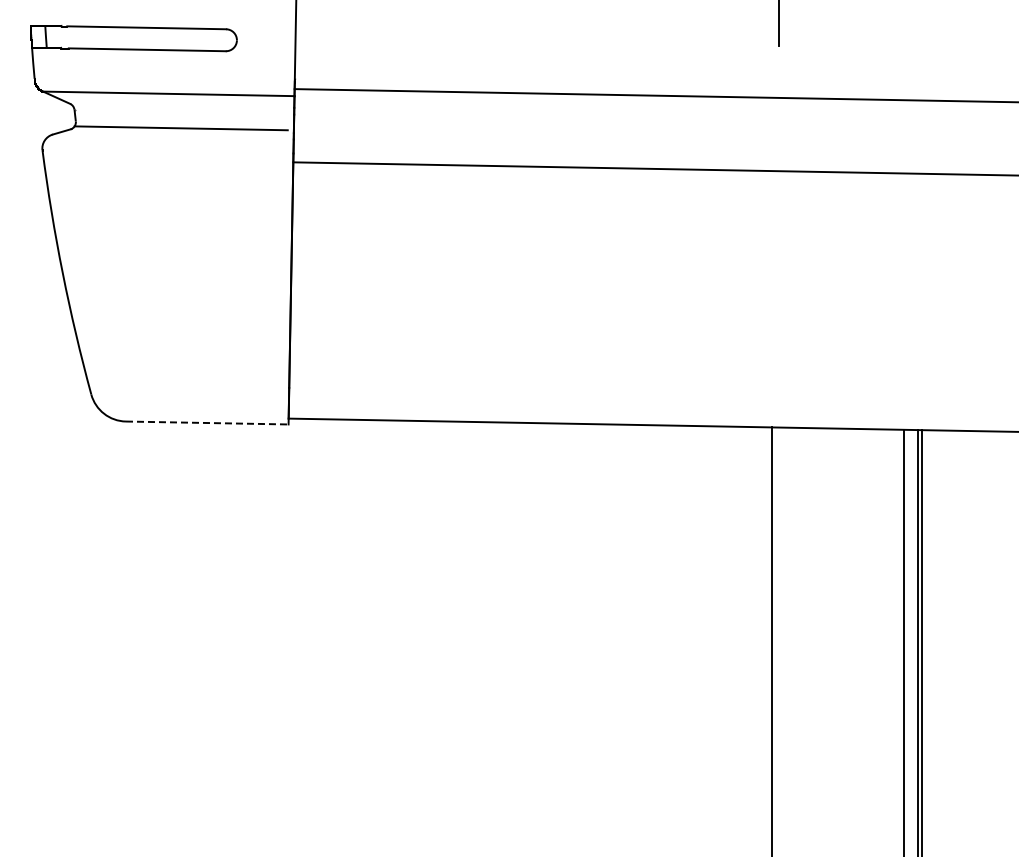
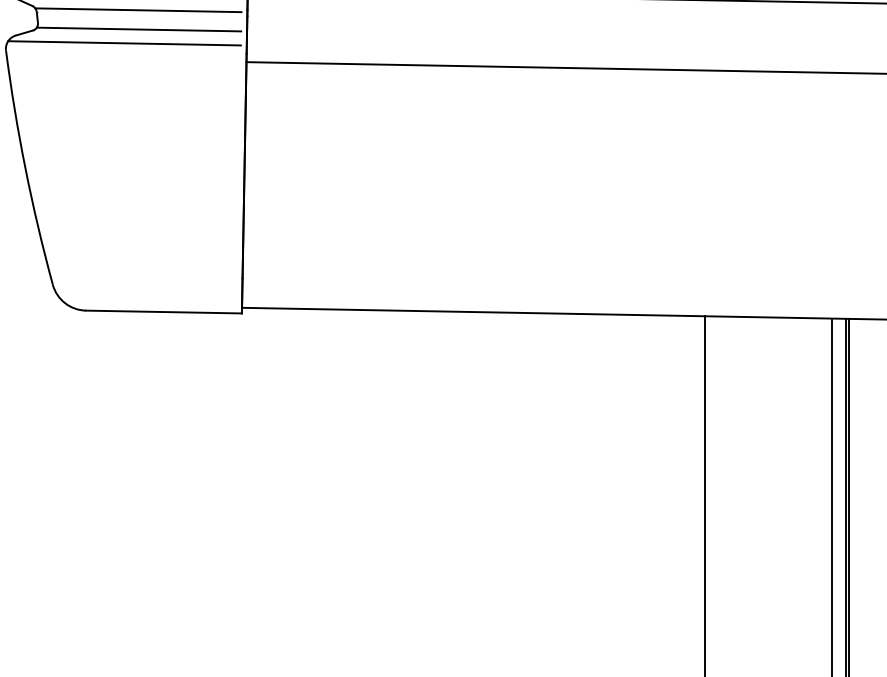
line: (180, 108) -> (138, 10), added
line: (165, 142) -> (123, 43), added
line: (207, 423) -> (164, 312), dashed -> solid

